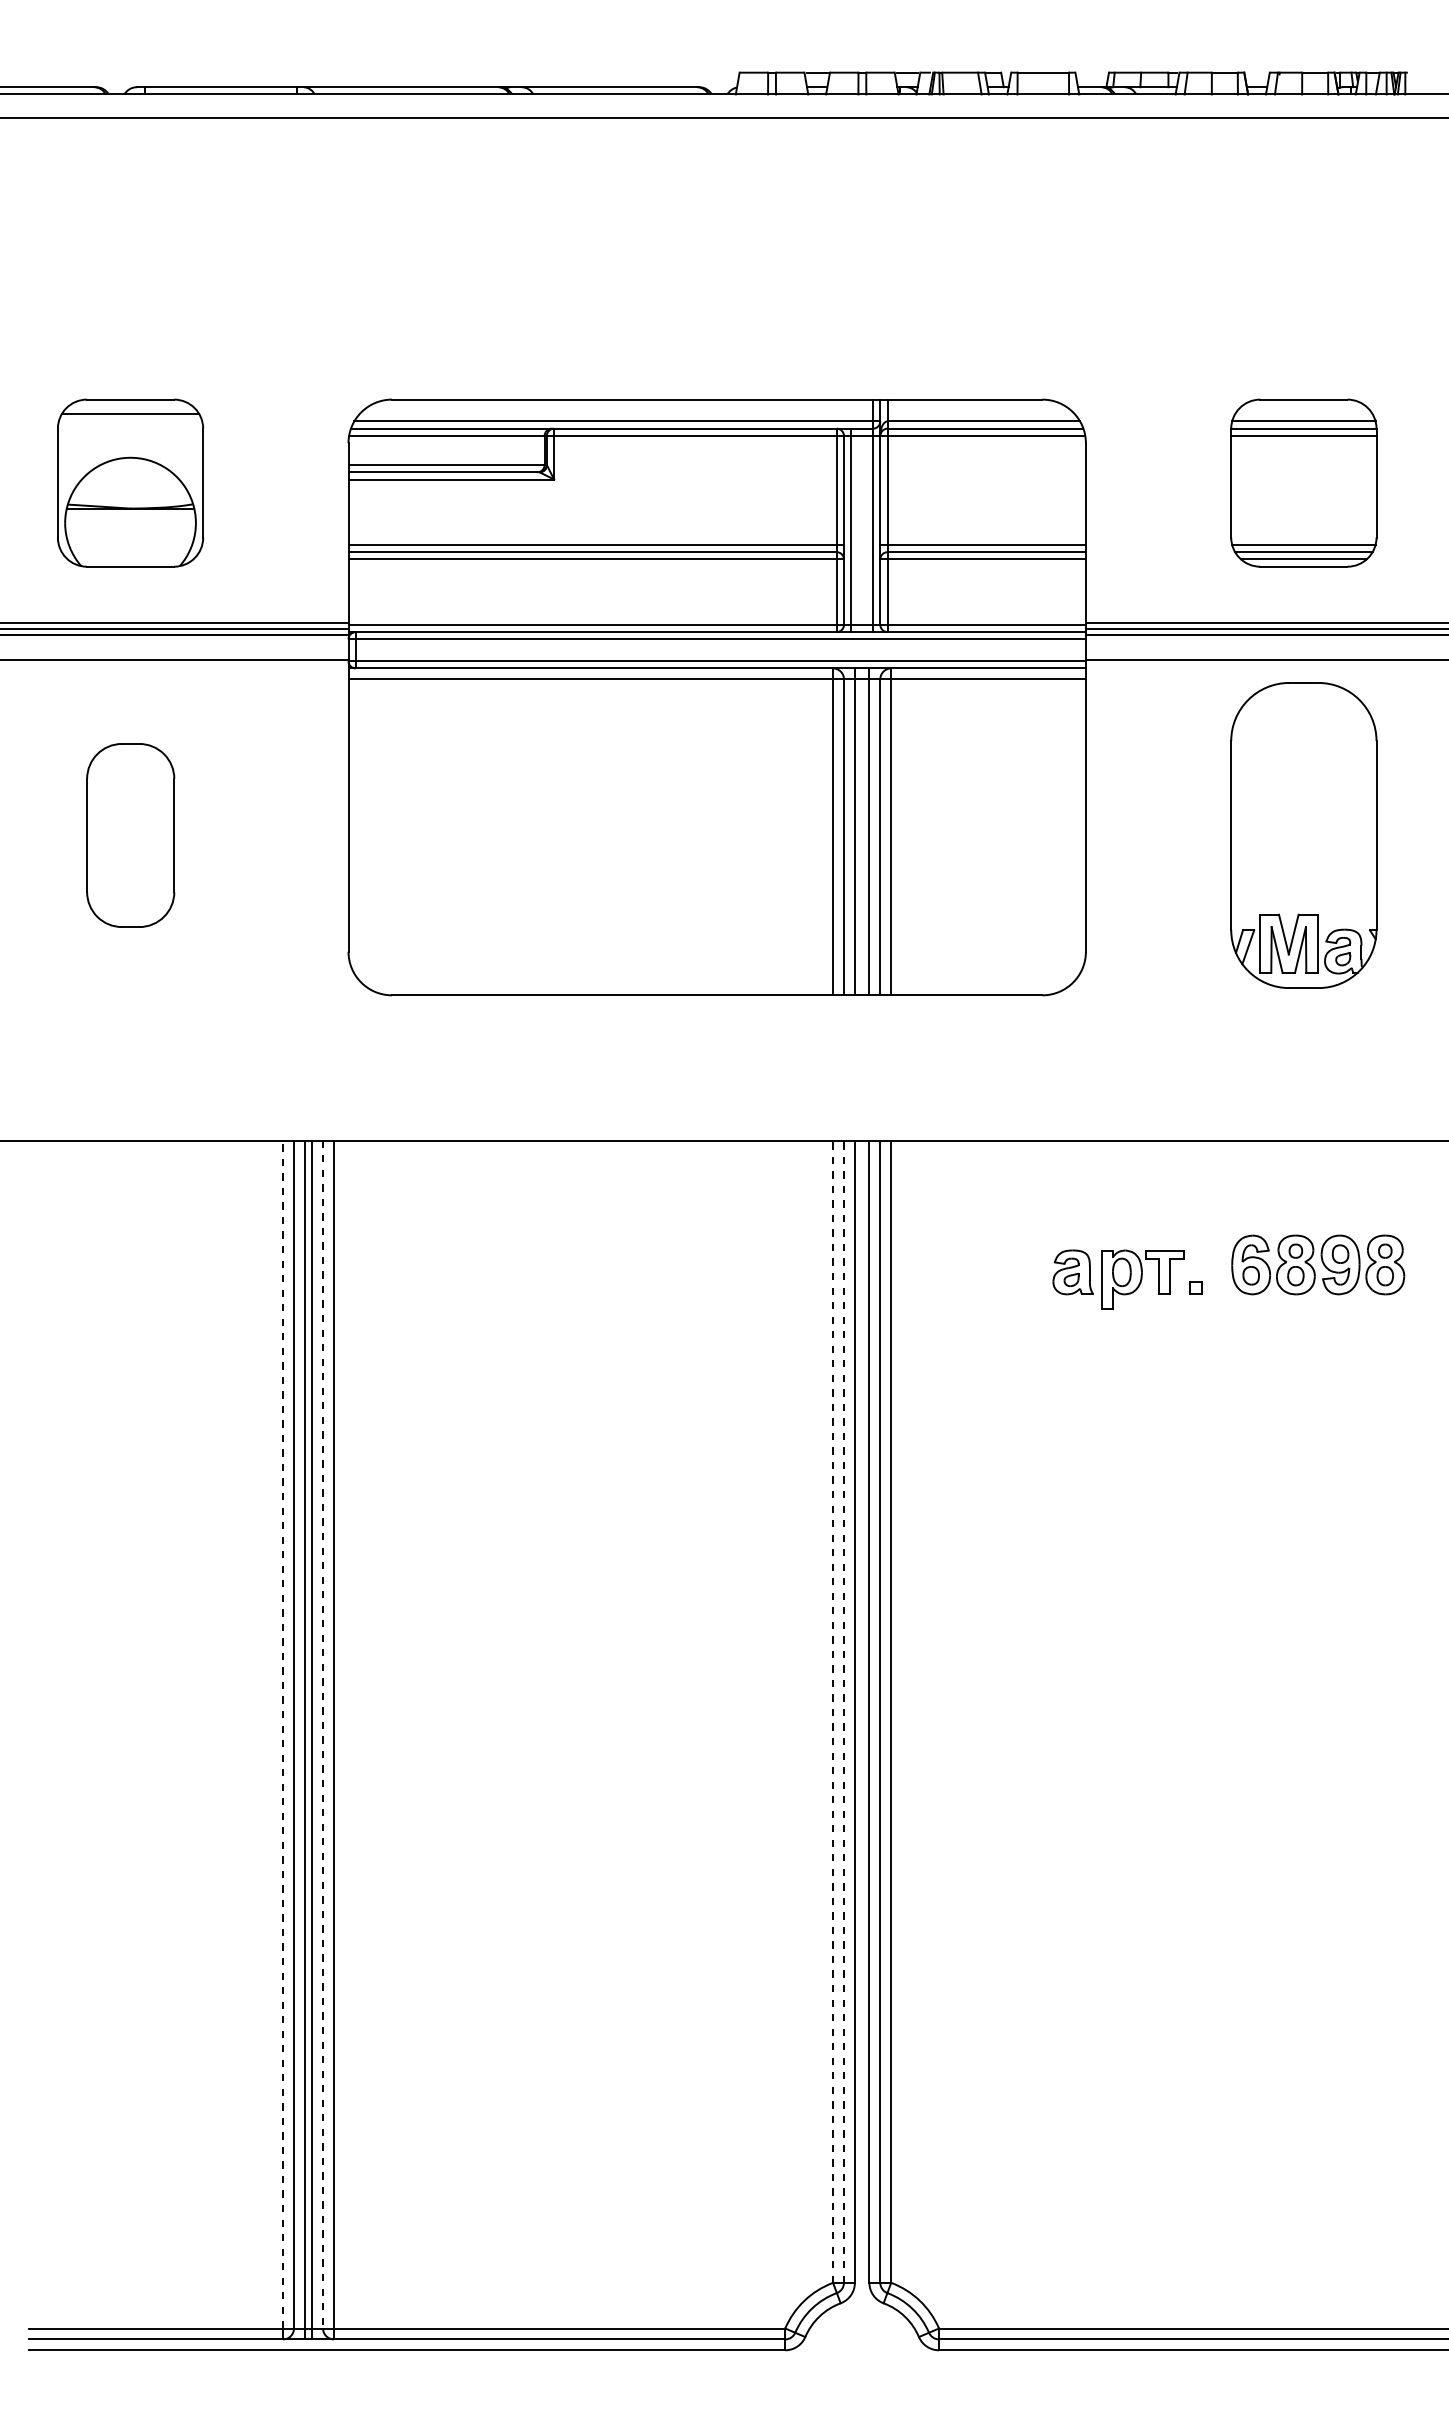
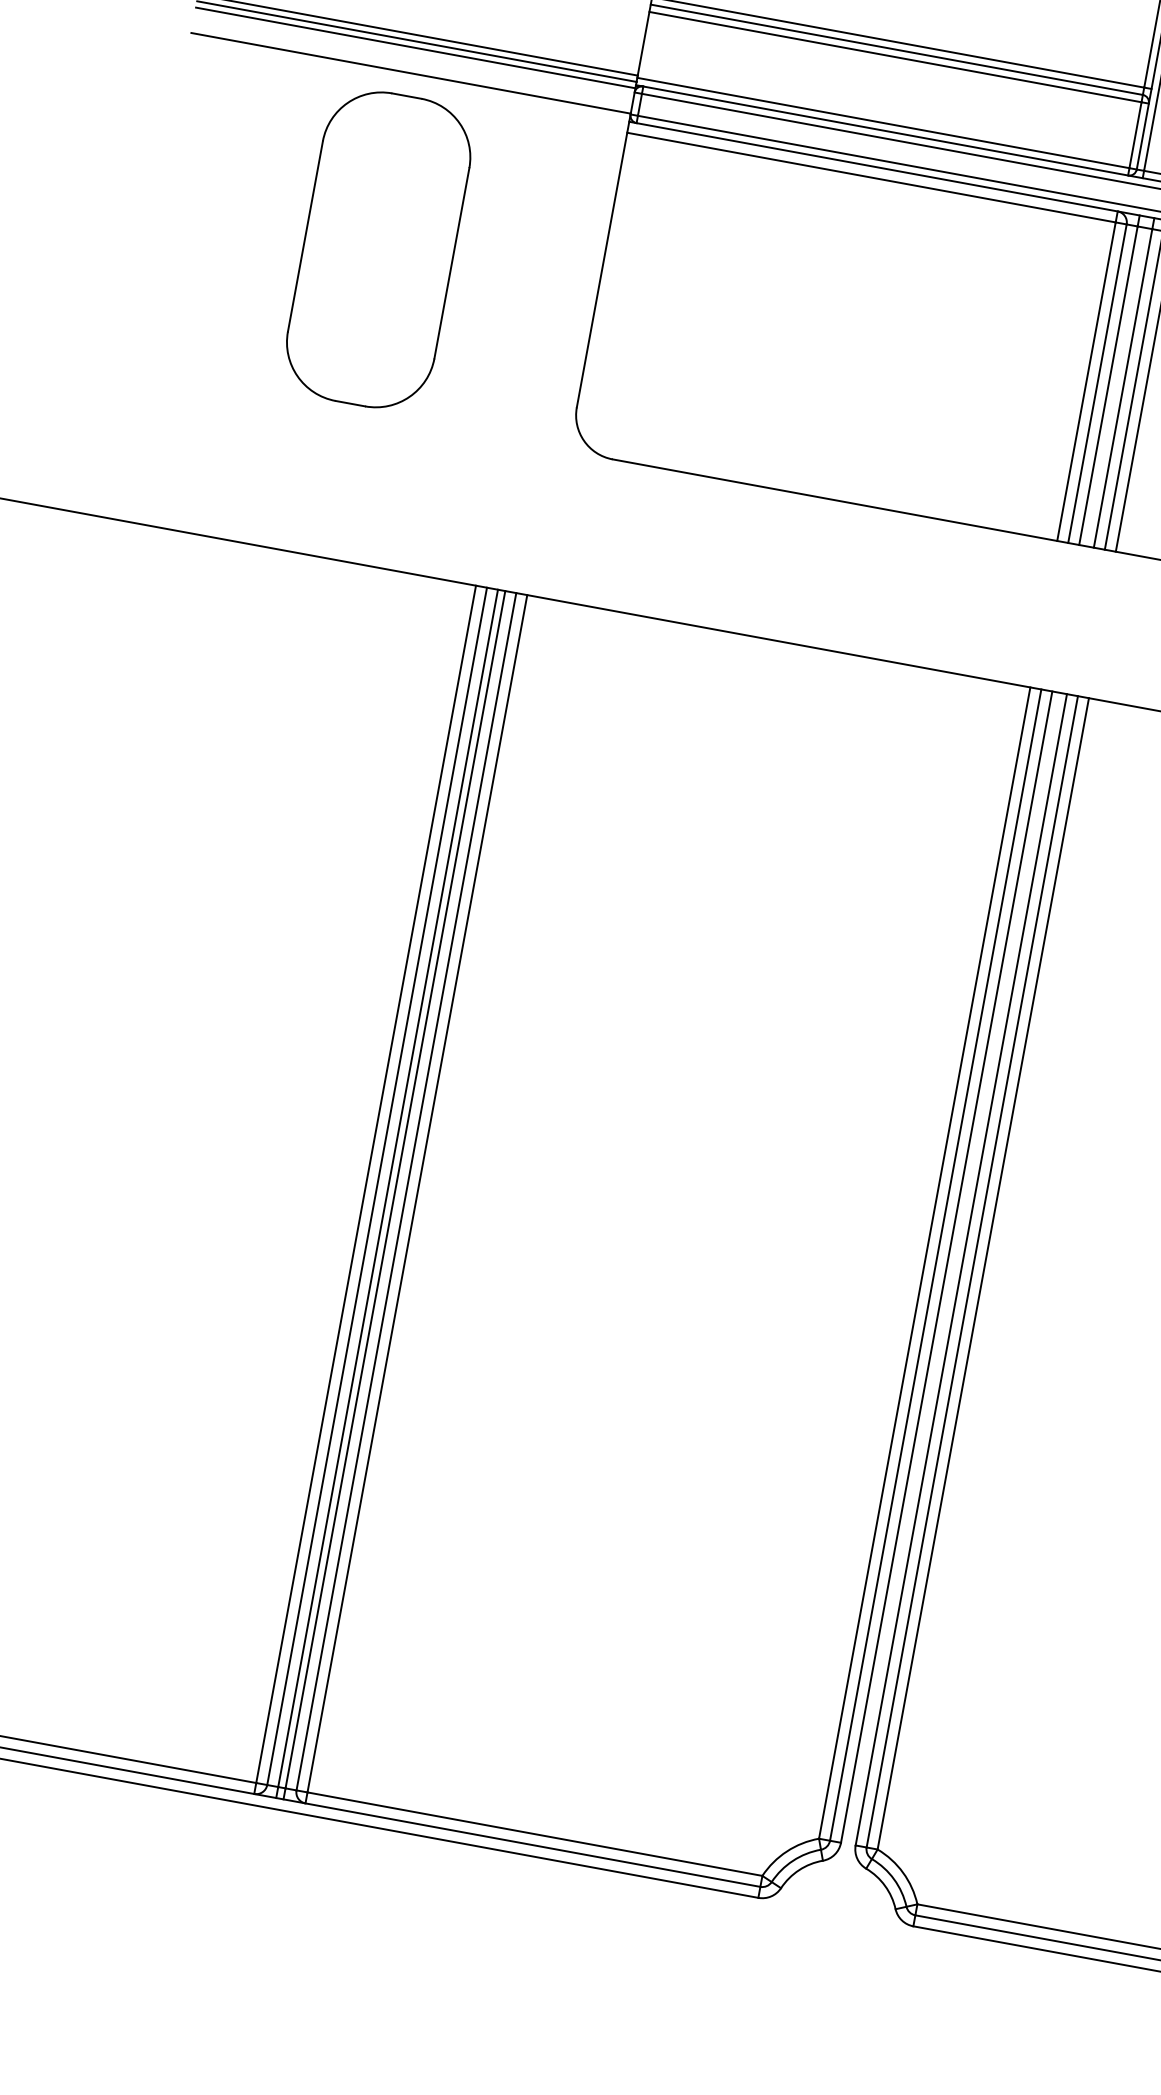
part: (130, 835) -> (378, 249), size x1.67
line: (833, 1711) -> (925, 1262), dashed -> solid
line: (843, 1711) -> (935, 1264), dashed -> solid
line: (283, 1734) -> (366, 1184), dashed -> solid
line: (323, 1734) -> (406, 1191), dashed -> solid

